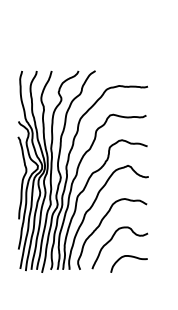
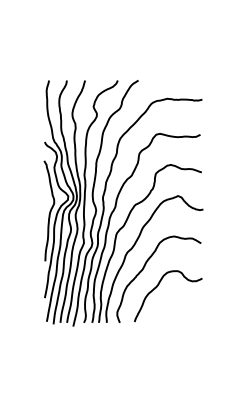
curve: (130, 257) -> (180, 307), removed

